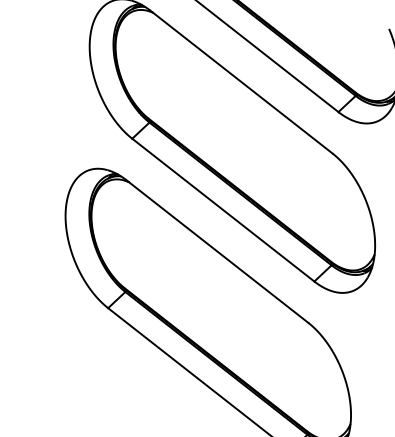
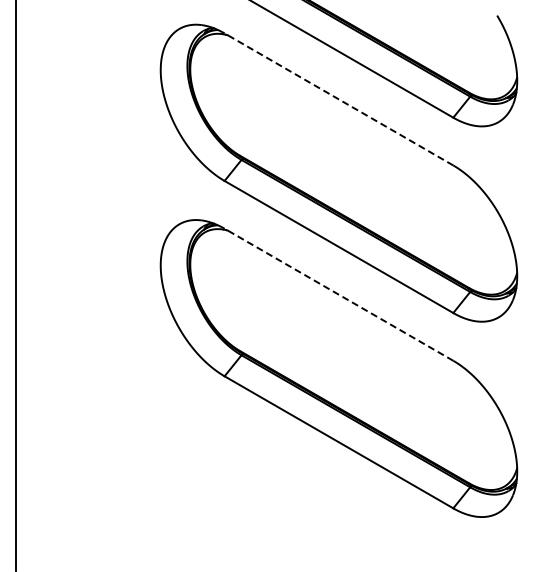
line: (241, 82) -> (338, 99), solid -> dashed
line: (217, 251) -> (338, 294), solid -> dashed

